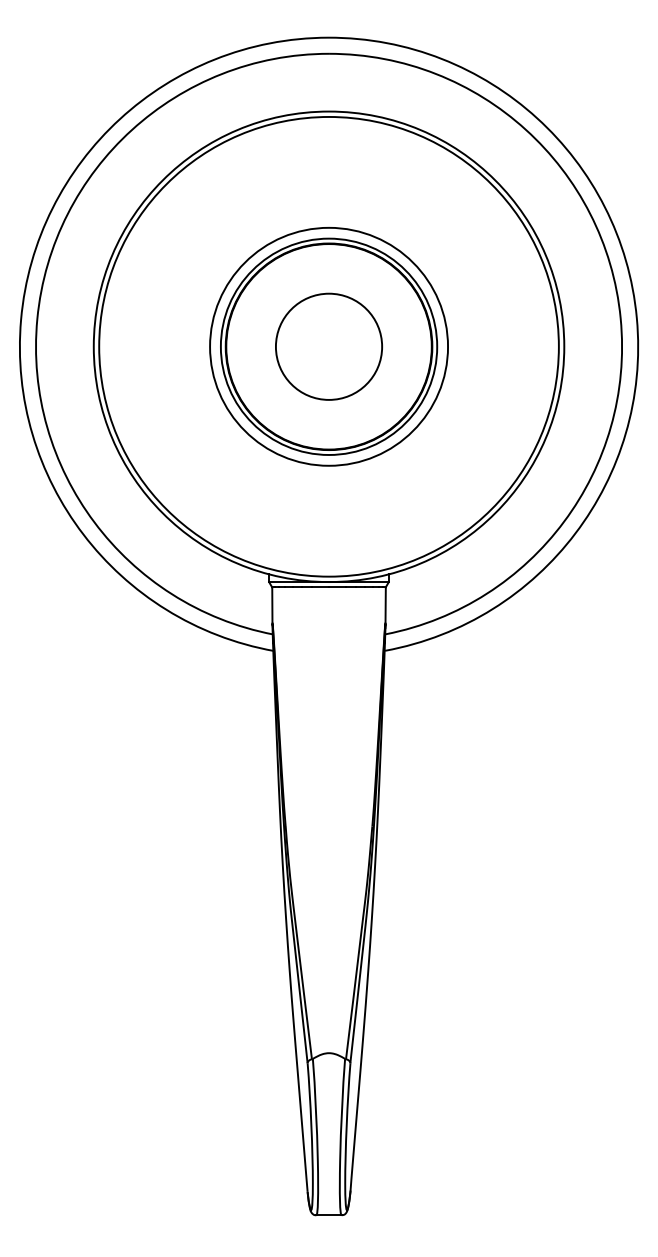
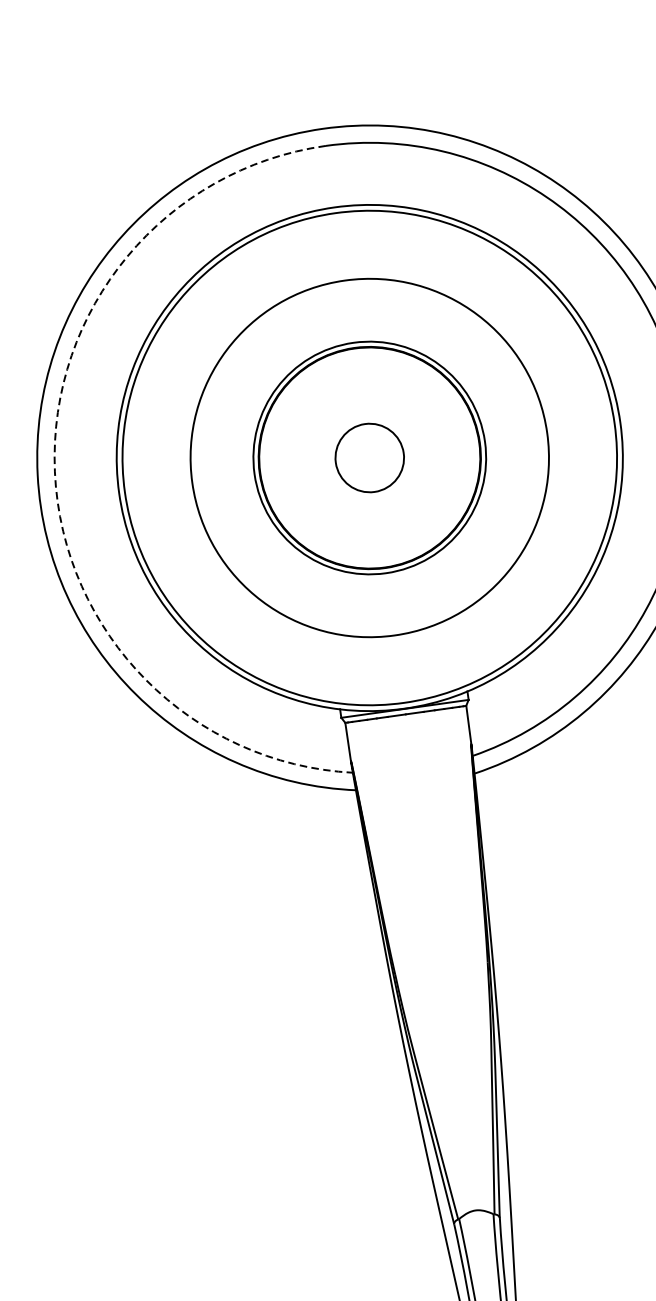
arc: (37, 318) -> (54, 471), solid -> dashed
circle: (328, 346) -> (369, 457), size x0.6
circle: (329, 346) -> (370, 457), size x1.4

